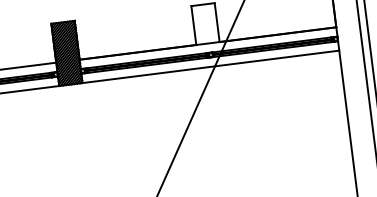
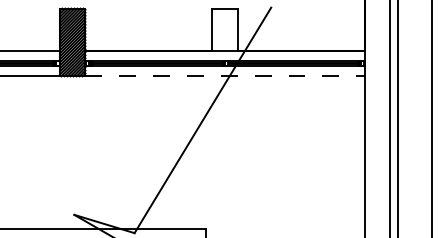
line: (211, 66) -> (225, 76), solid -> dashed

